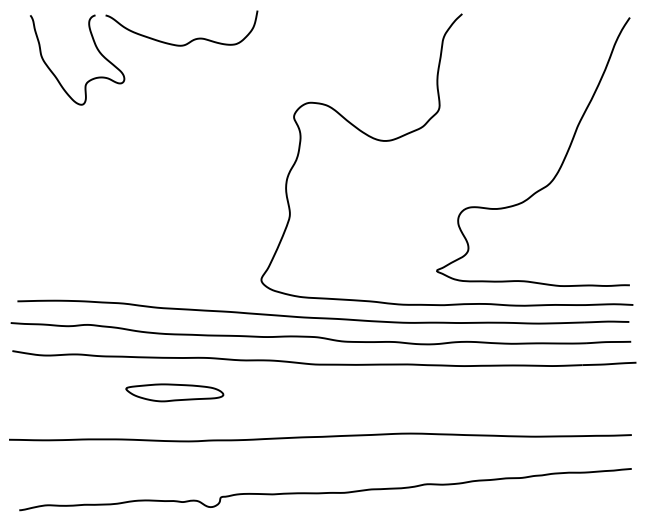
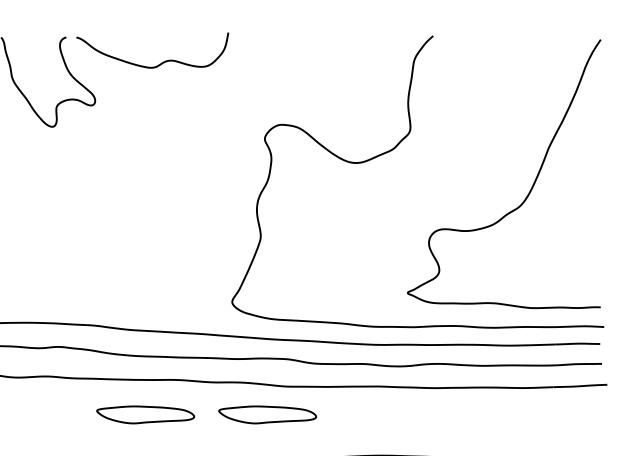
part: (296, 392) -> (267, 414), added

